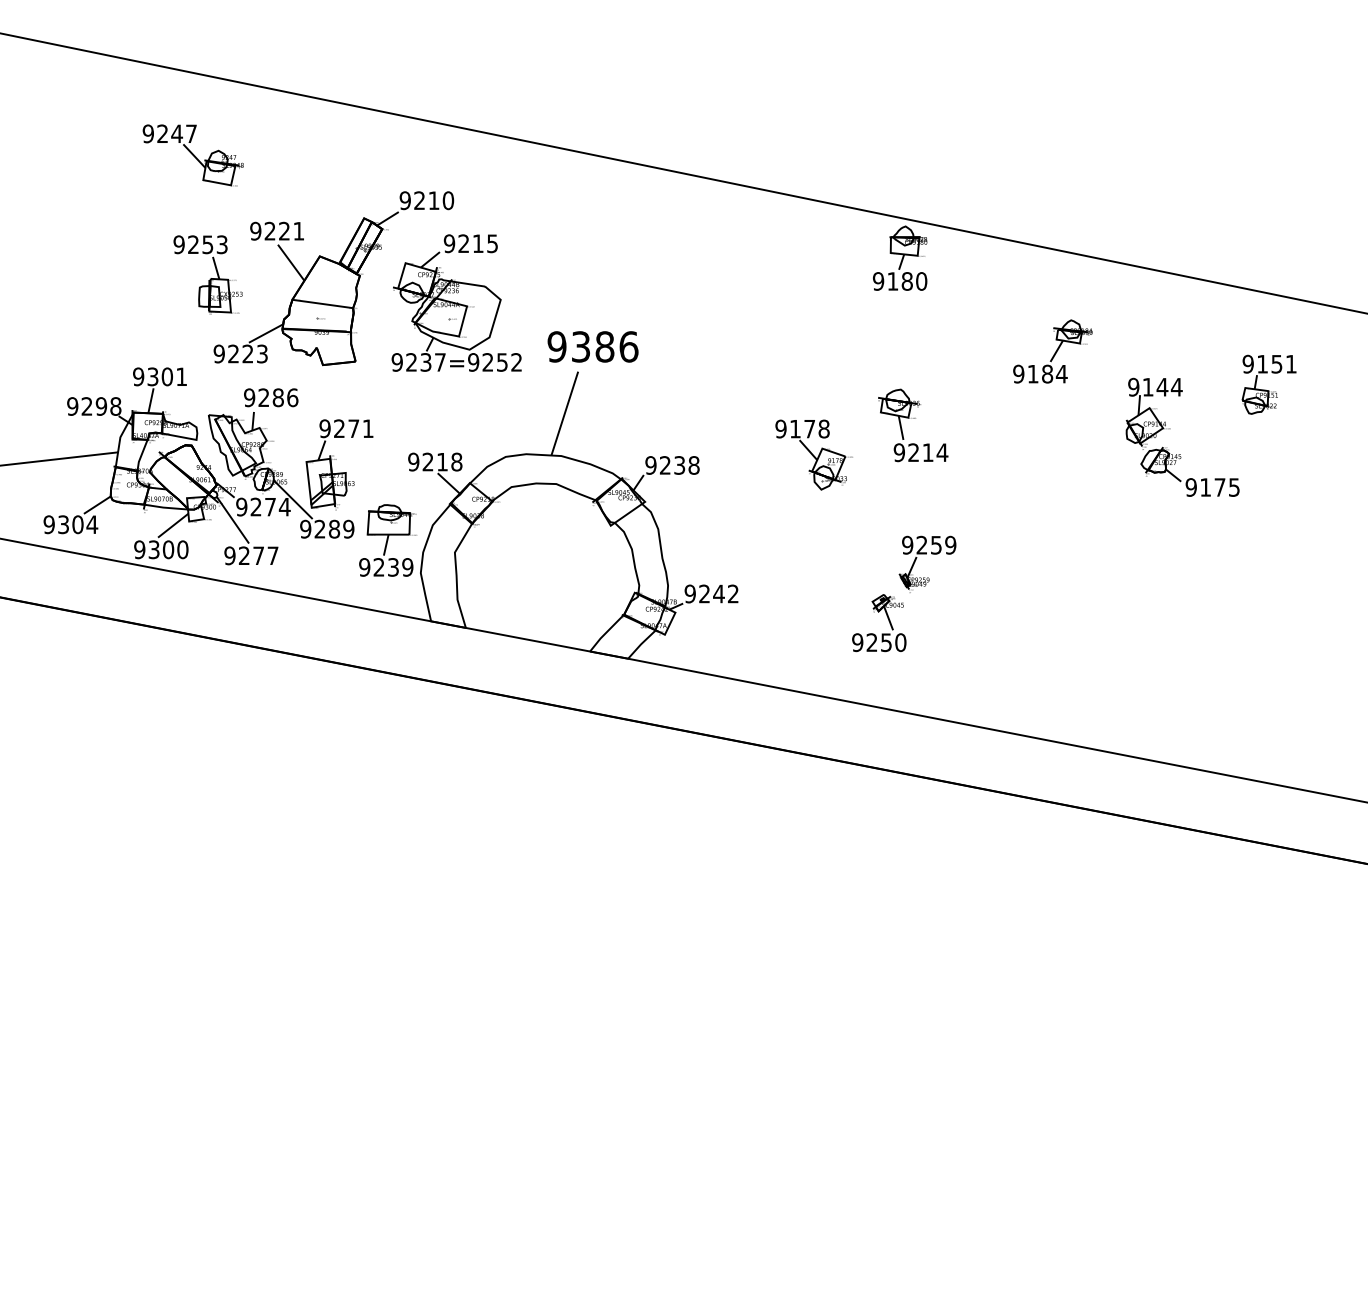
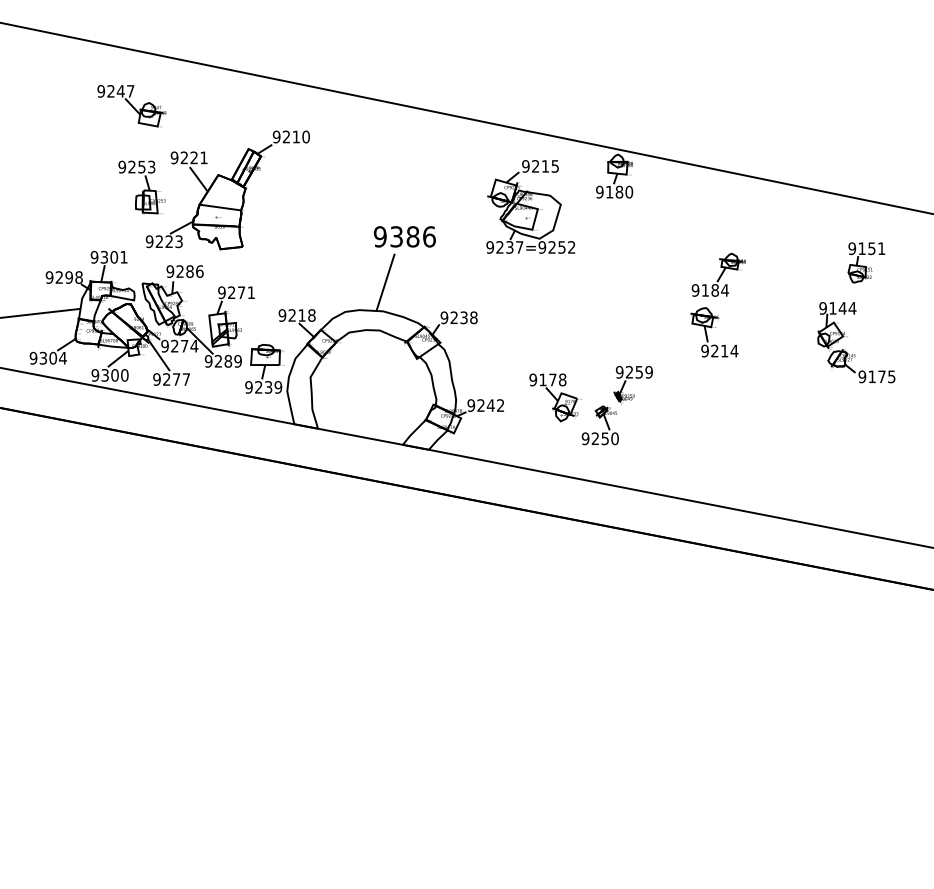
part: (456, 302) -> (530, 206), moved
part: (1052, 350) -> (718, 274), moved
part: (913, 425) -> (714, 332), moved
part: (1169, 428) -> (847, 336), moved
part: (813, 454) -> (555, 397), moved

